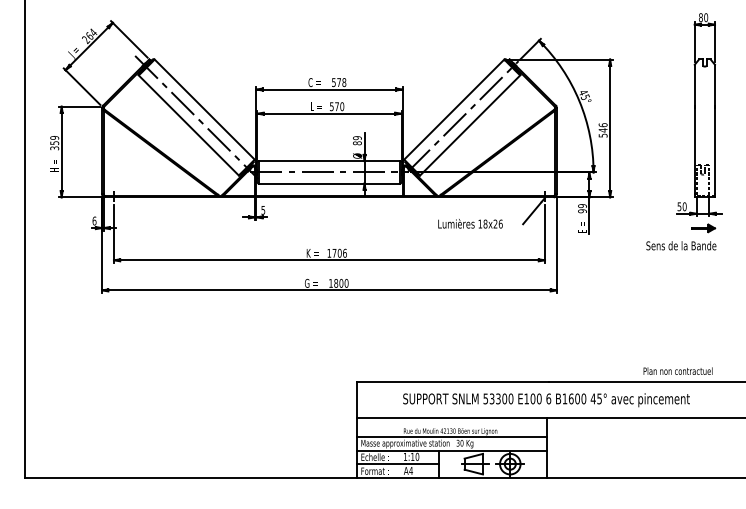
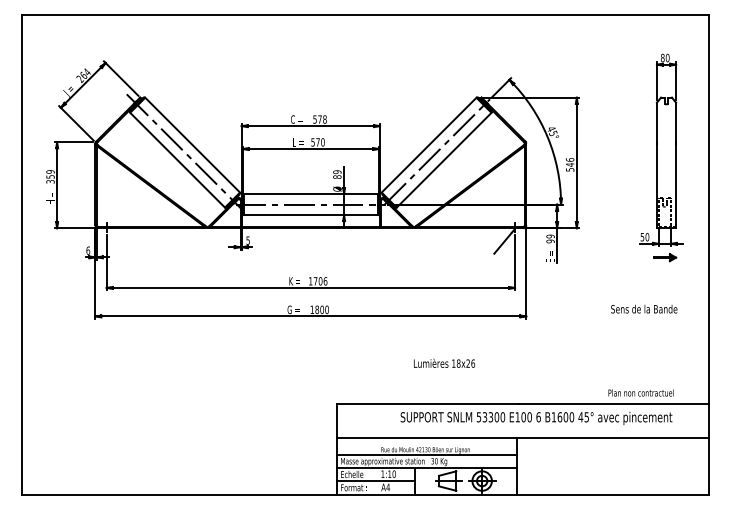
text: (470, 222) -> (444, 362), moved
text: (681, 245) -> (644, 308), moved
text: (546, 400) -> (536, 418), moved

